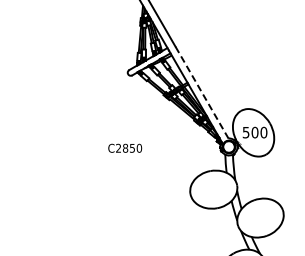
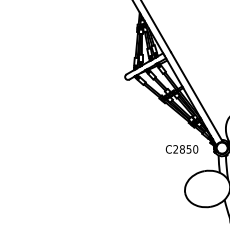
line: (202, 94) -> (196, 97), dashed -> solid
text: (125, 147) -> (182, 148), moved

